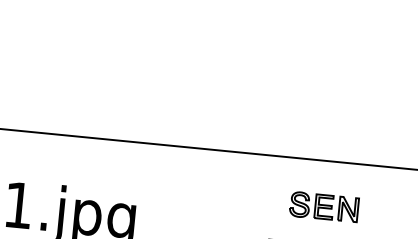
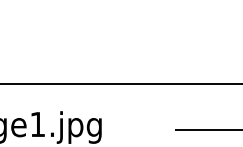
part: (324, 205) -> (203, 108), removed

